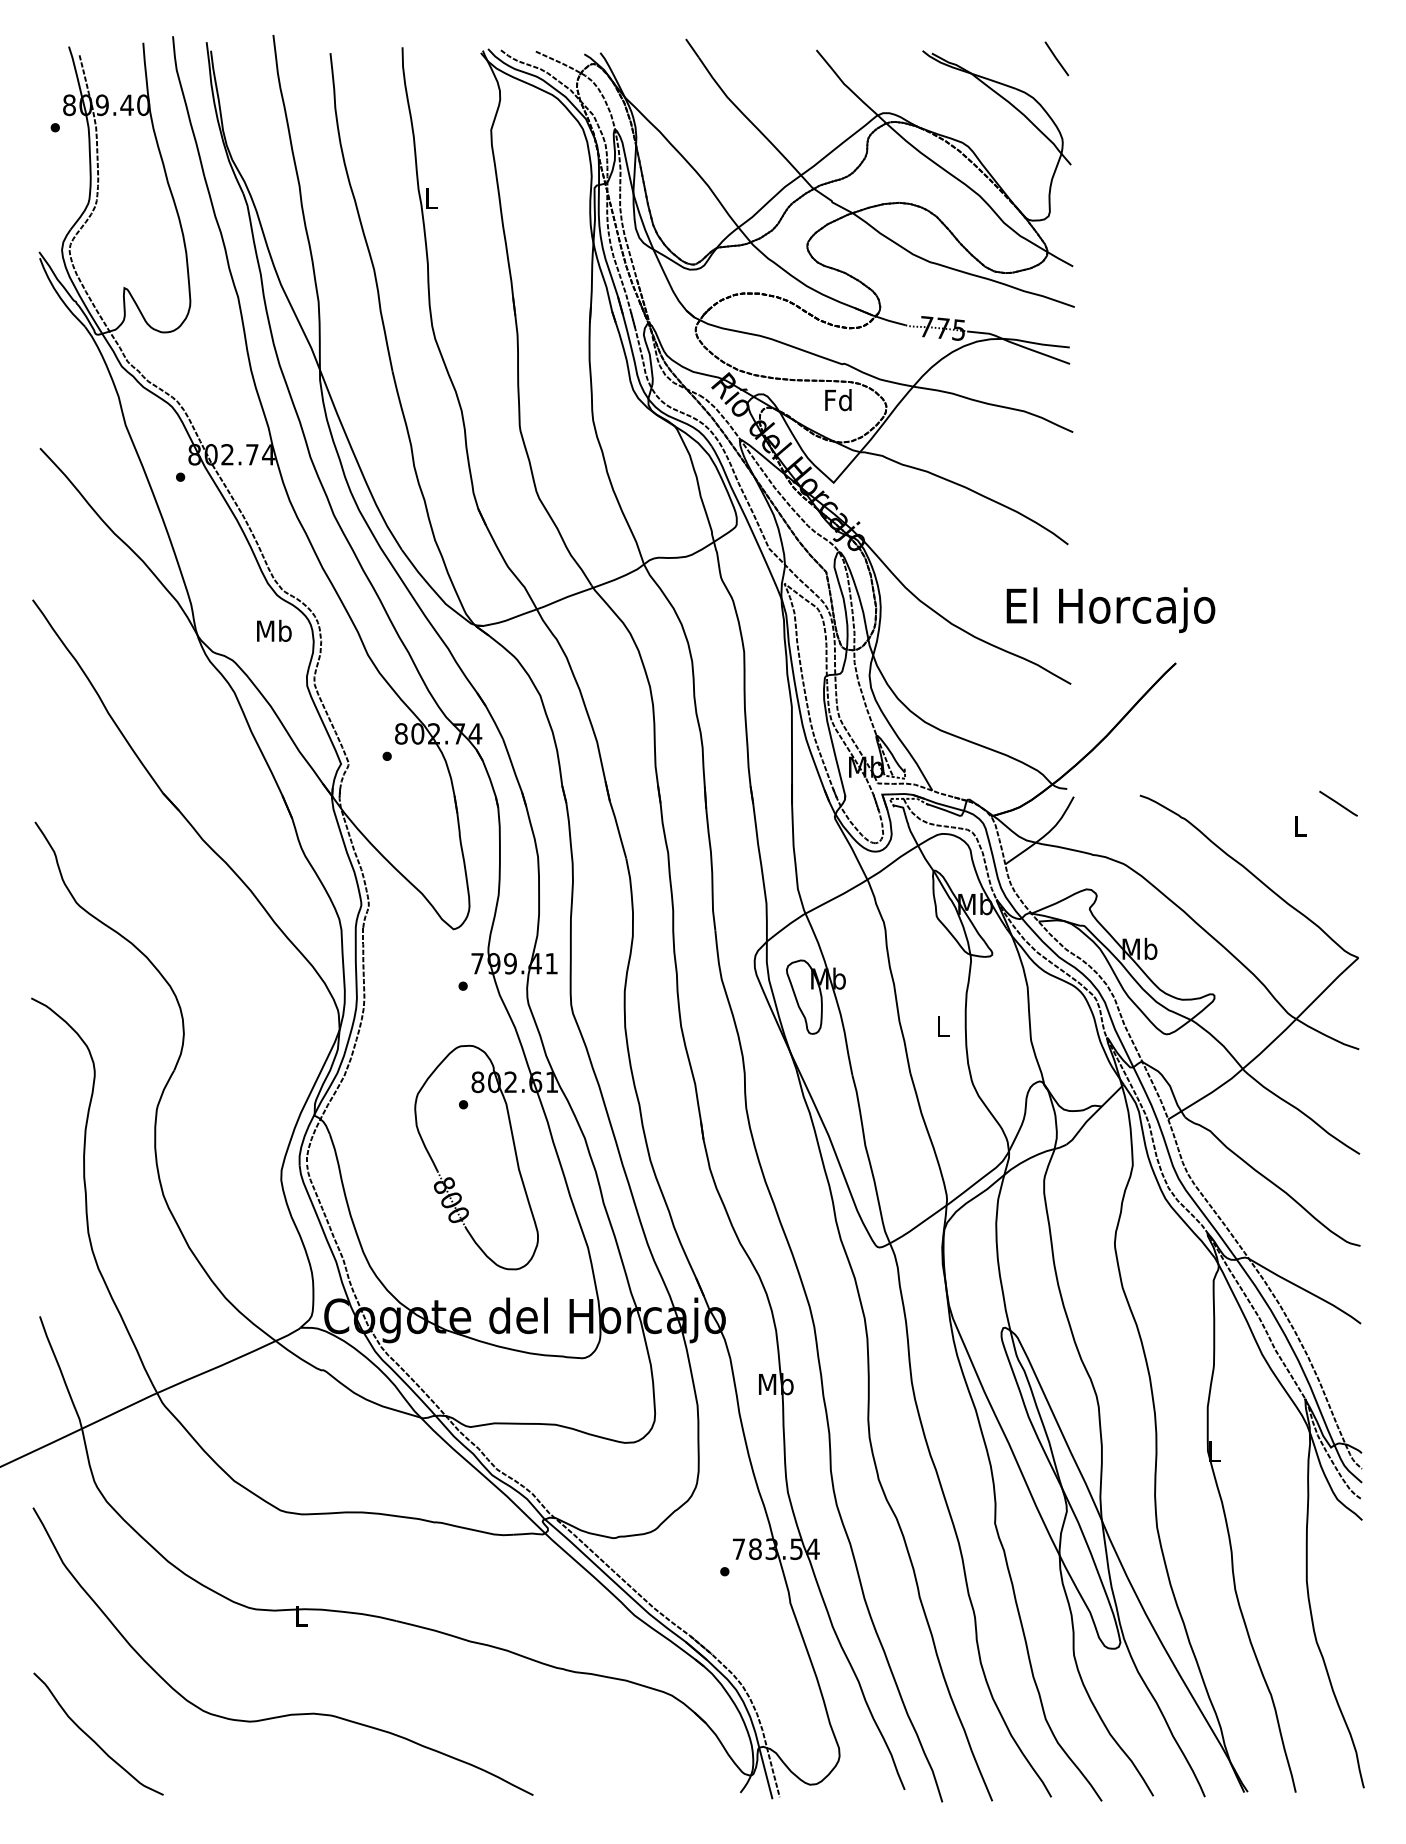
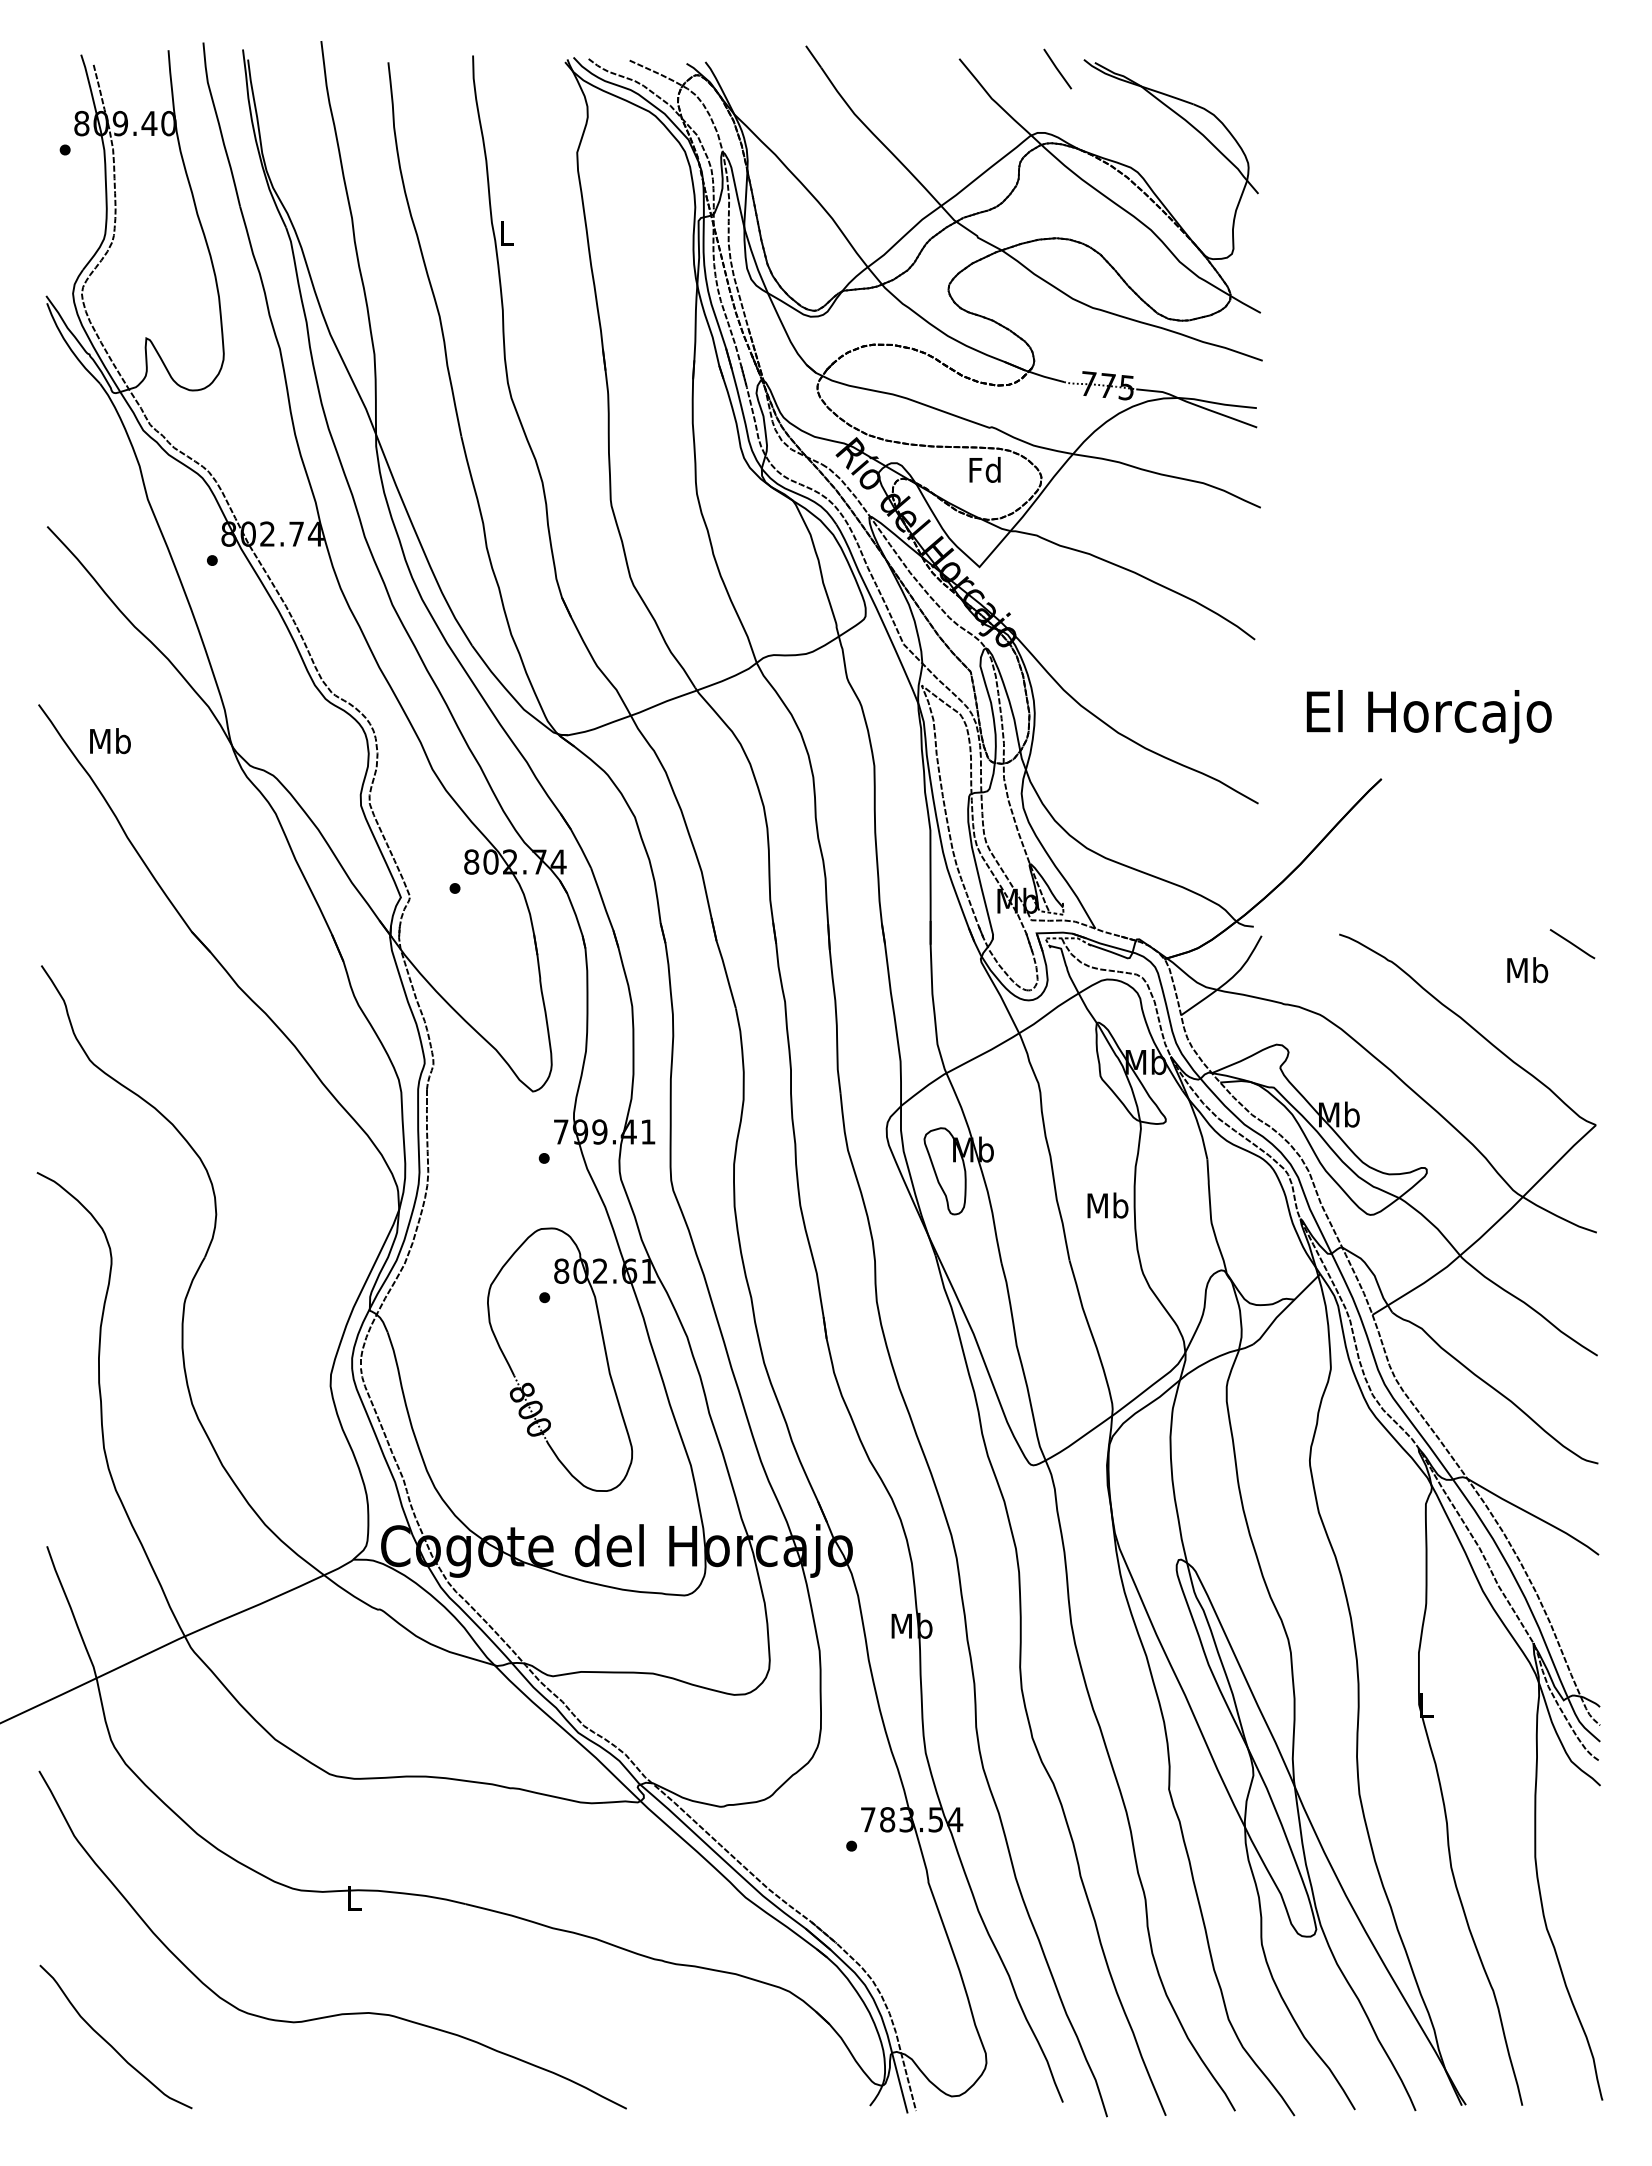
line: (1056, 58) -> (1057, 68), moved
text: (1110, 609) -> (1428, 716), moved
text: (274, 631) -> (110, 741), moved
text: (1300, 826) -> (1527, 970), L -> Mb
text: (942, 1026) -> (1107, 1205), L -> Mb

